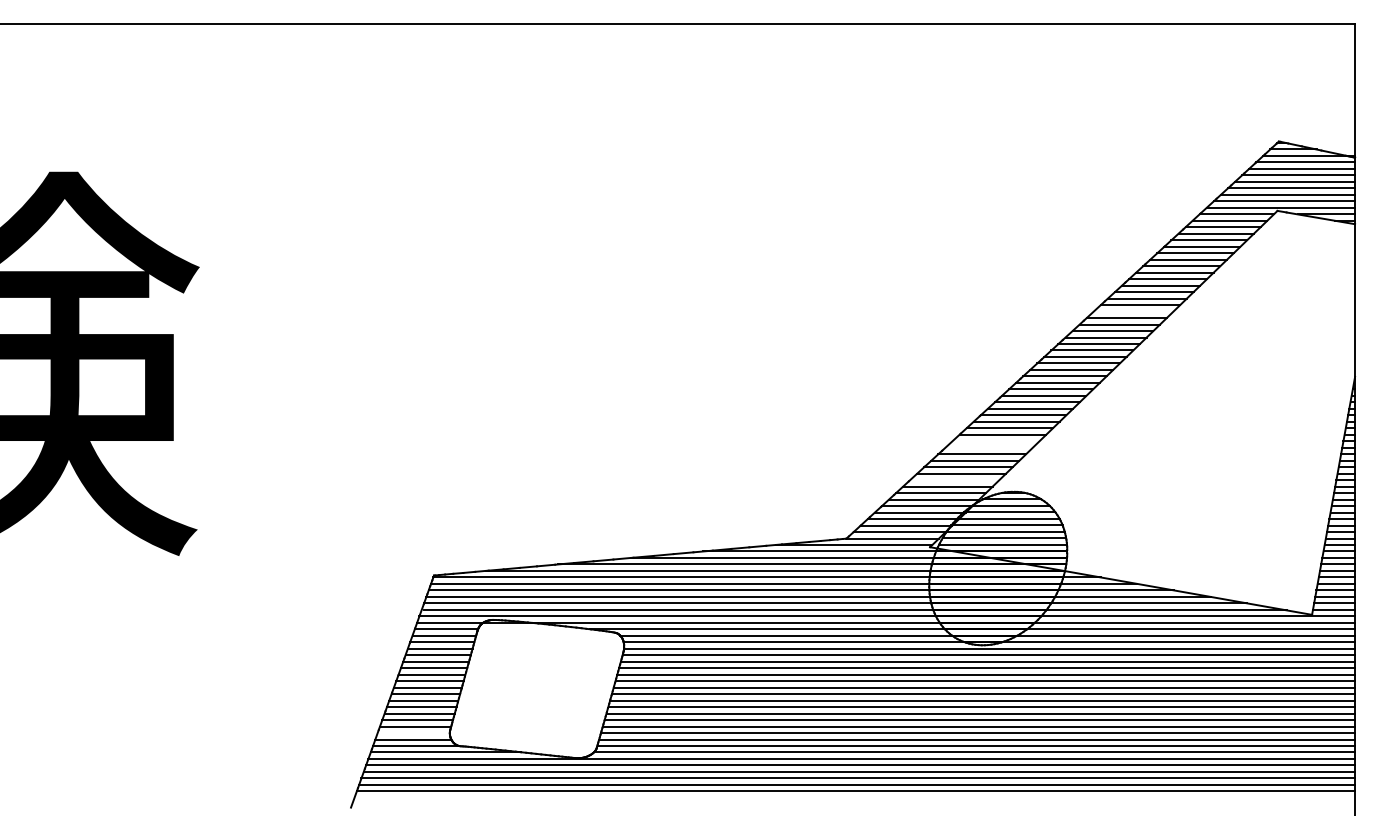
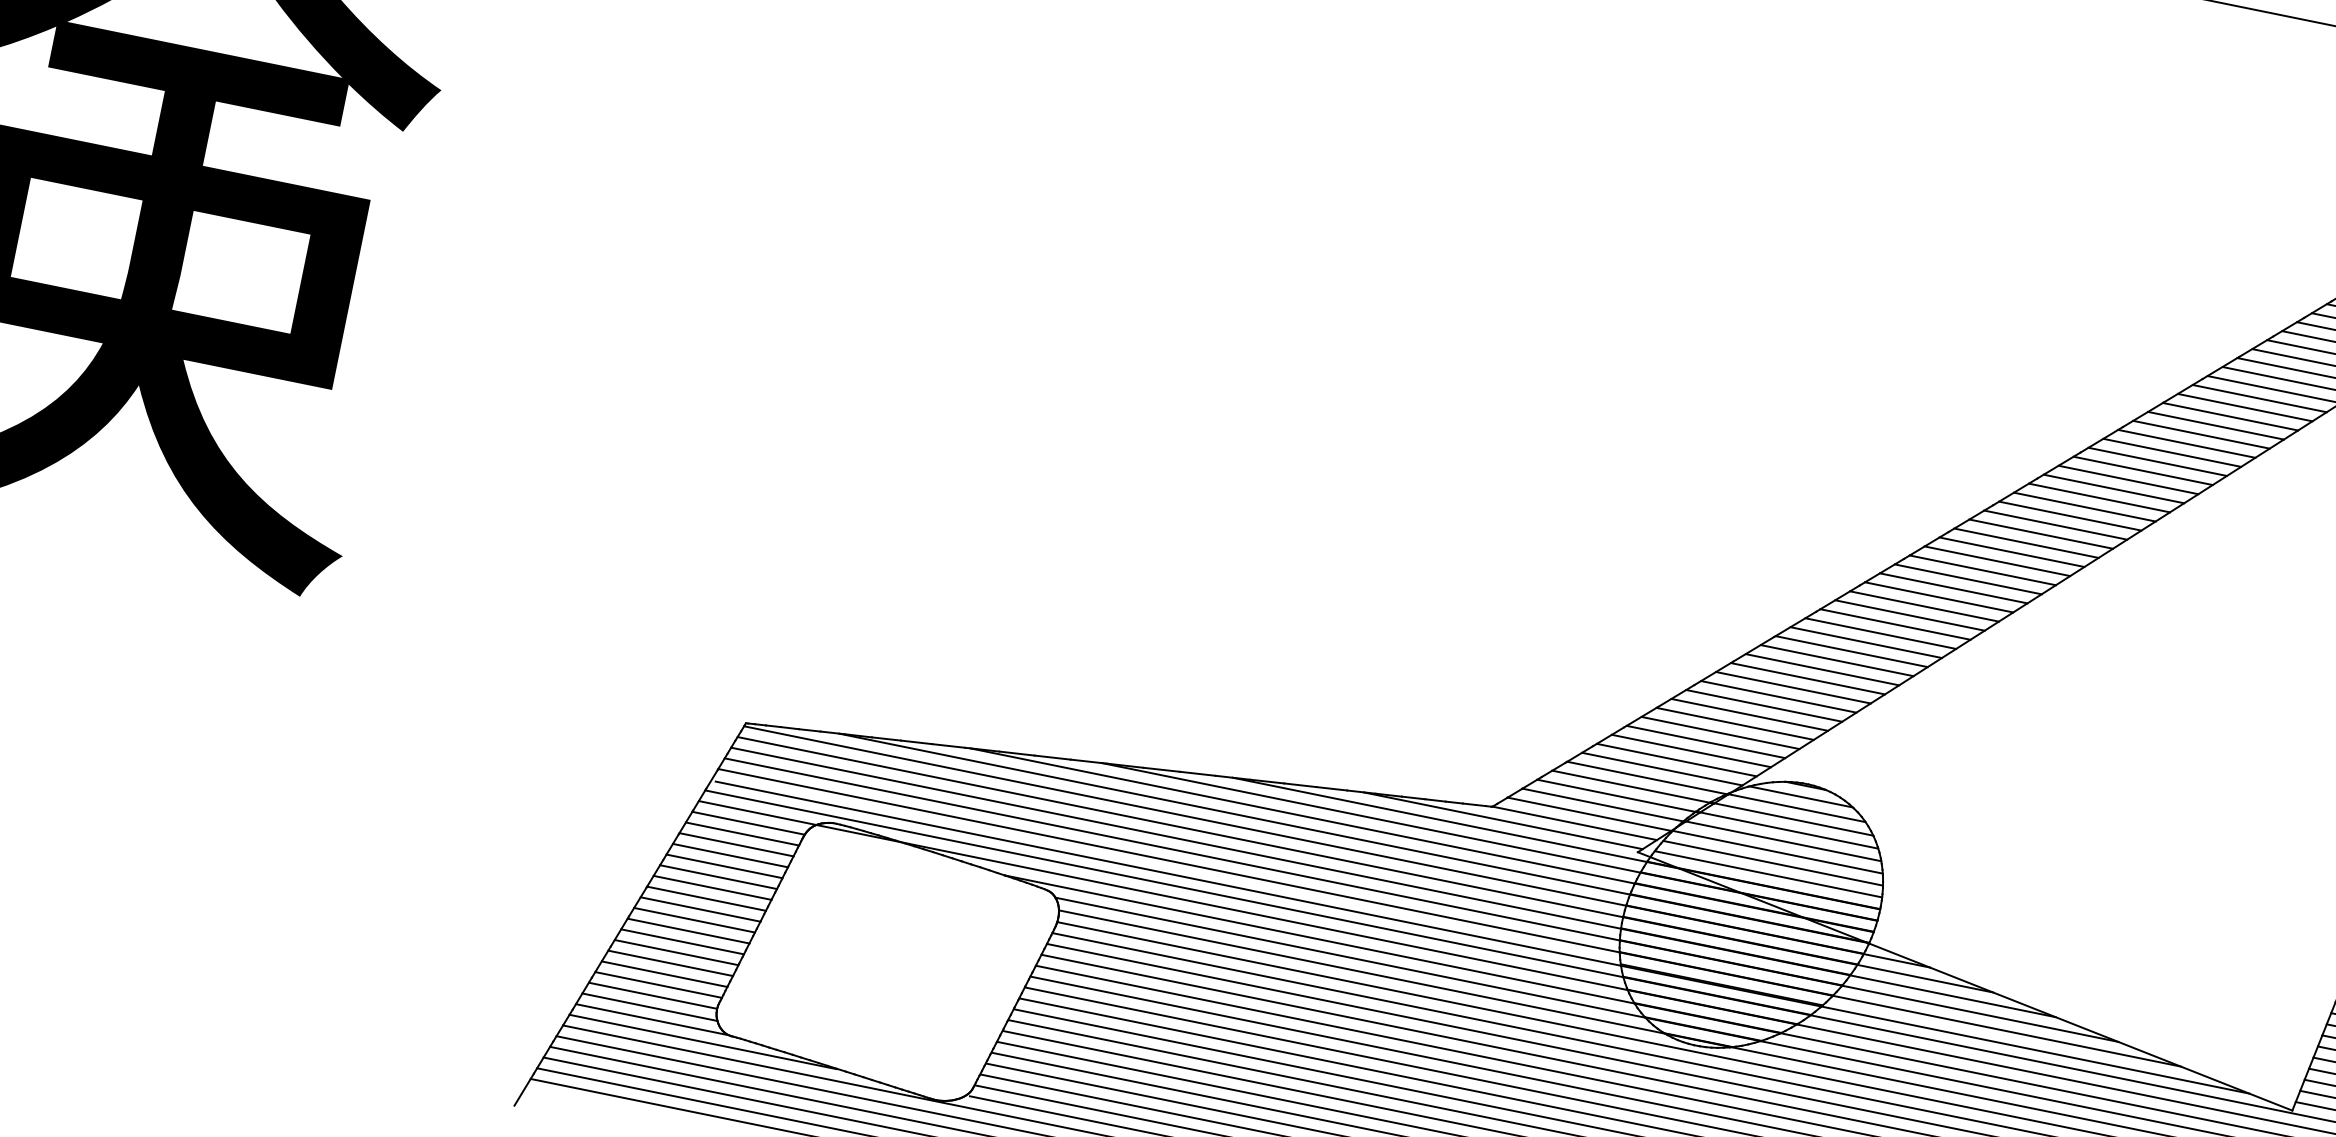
line: (1133, 311) -> (2084, 506), added
line: (995, 441) -> (1792, 687), added
line: (988, 447) -> (1777, 696), added
line: (954, 480) -> (1705, 742), added
line: (413, 733) -> (652, 996), added

